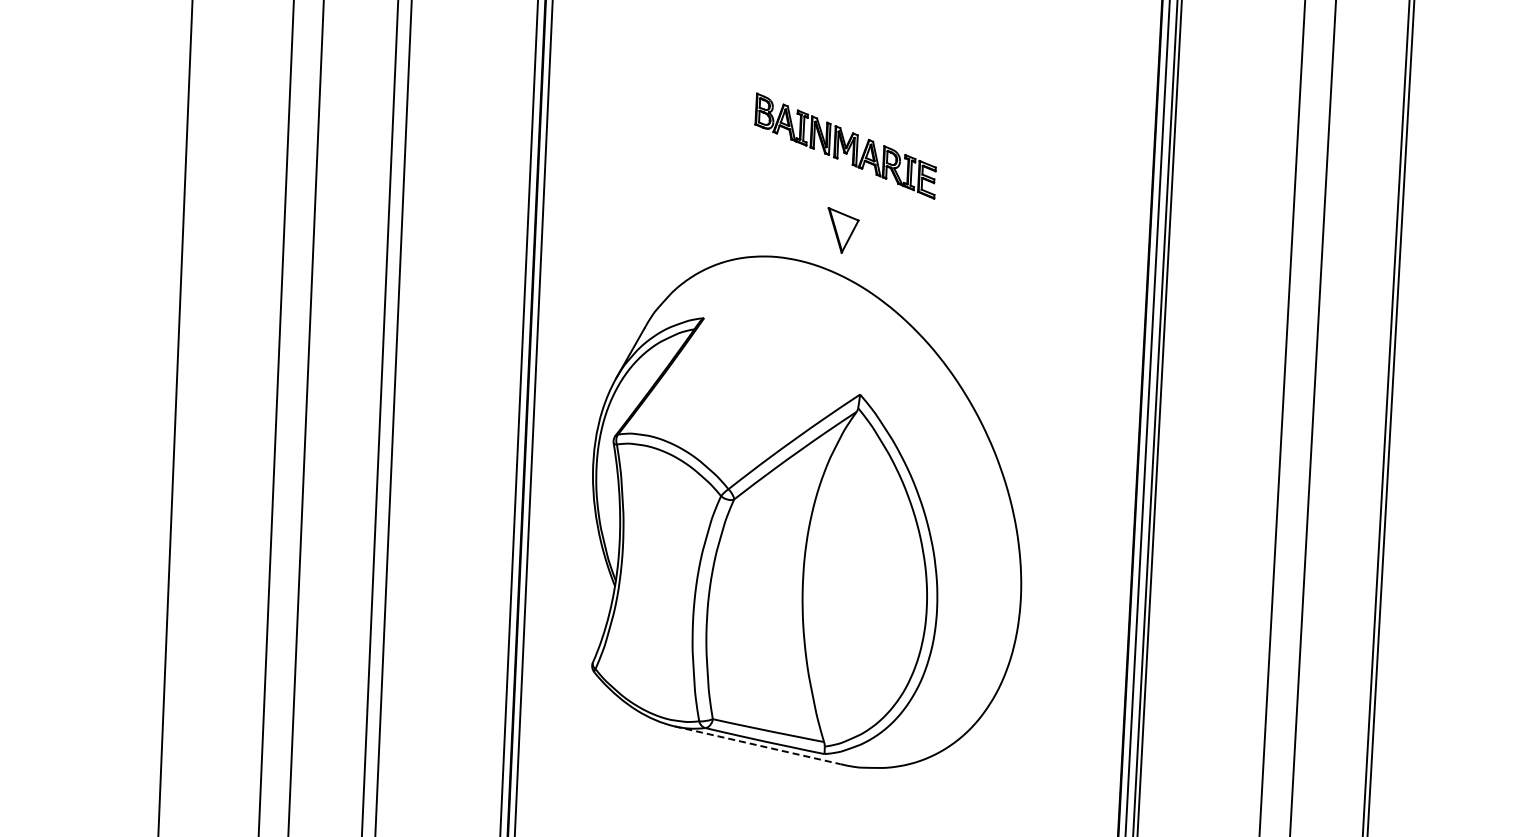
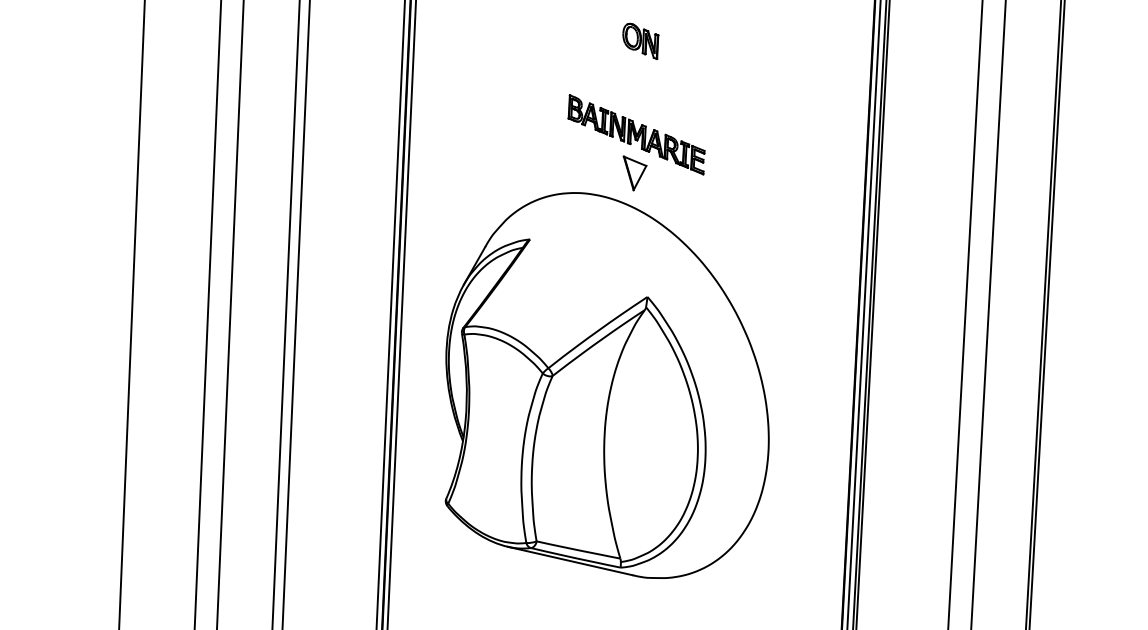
part: (851, 54) -> (641, 40), added
part: (845, 145) -> (636, 134), moved
line: (757, 745) -> (570, 561), dashed -> solid

